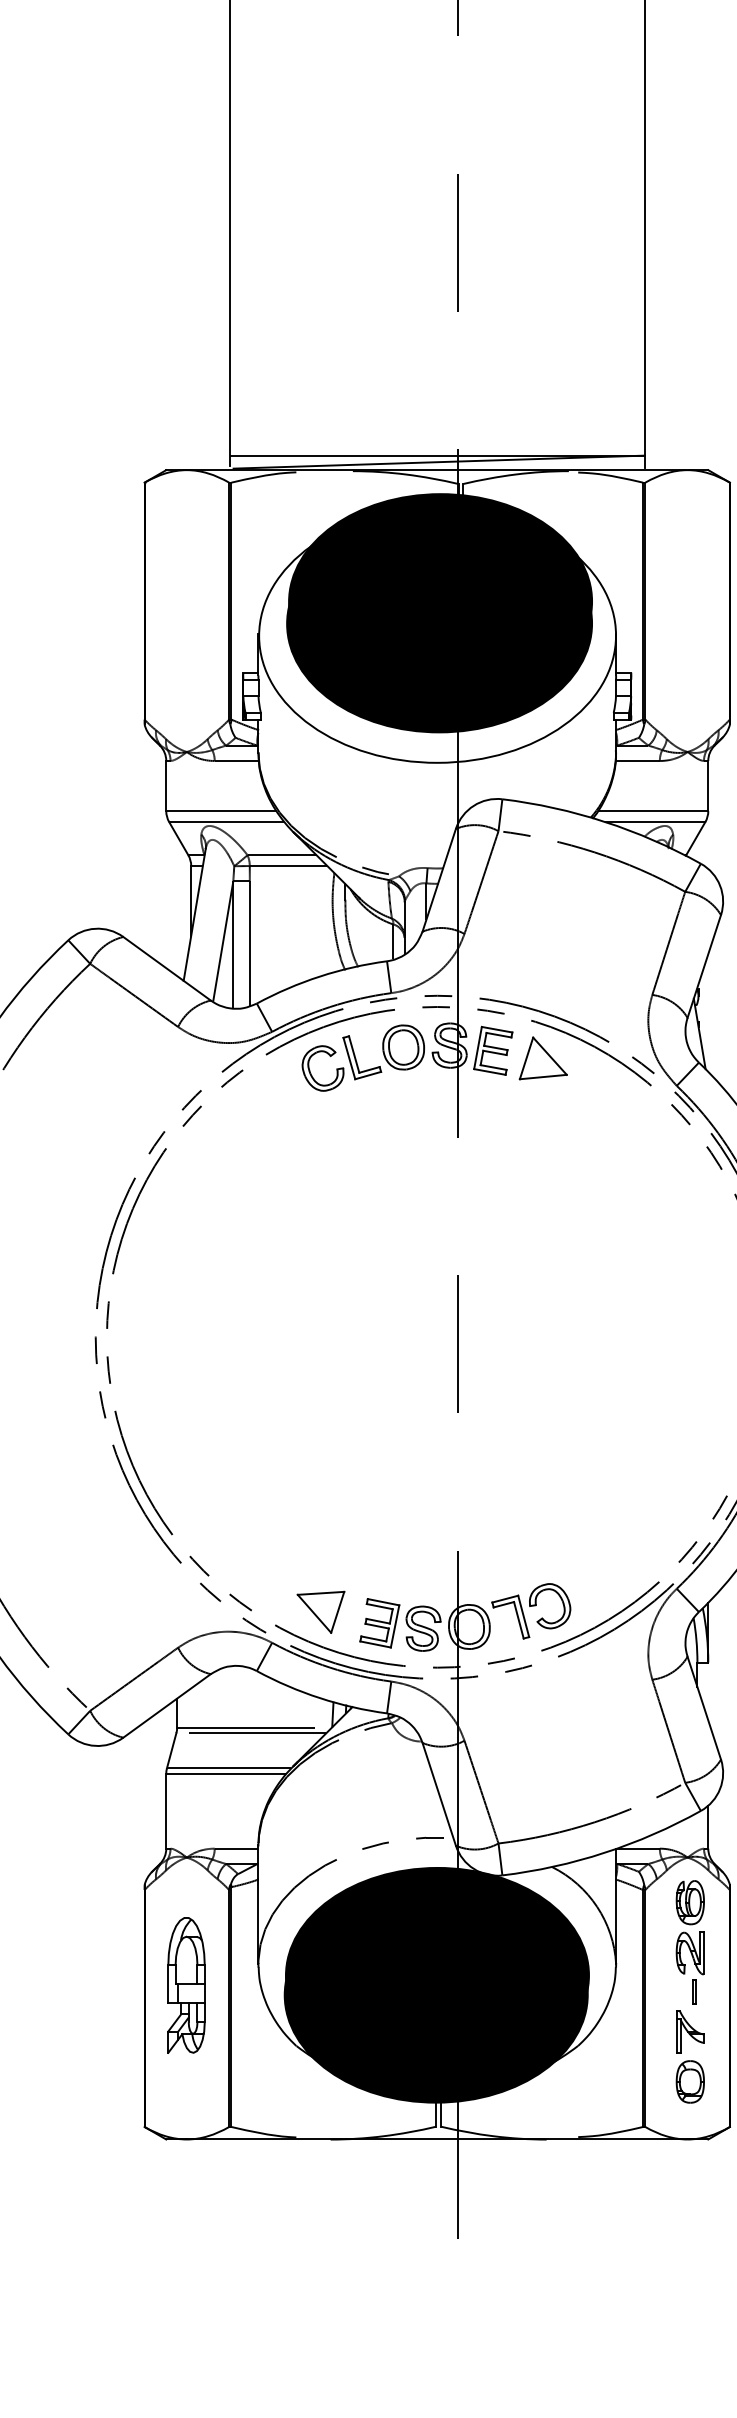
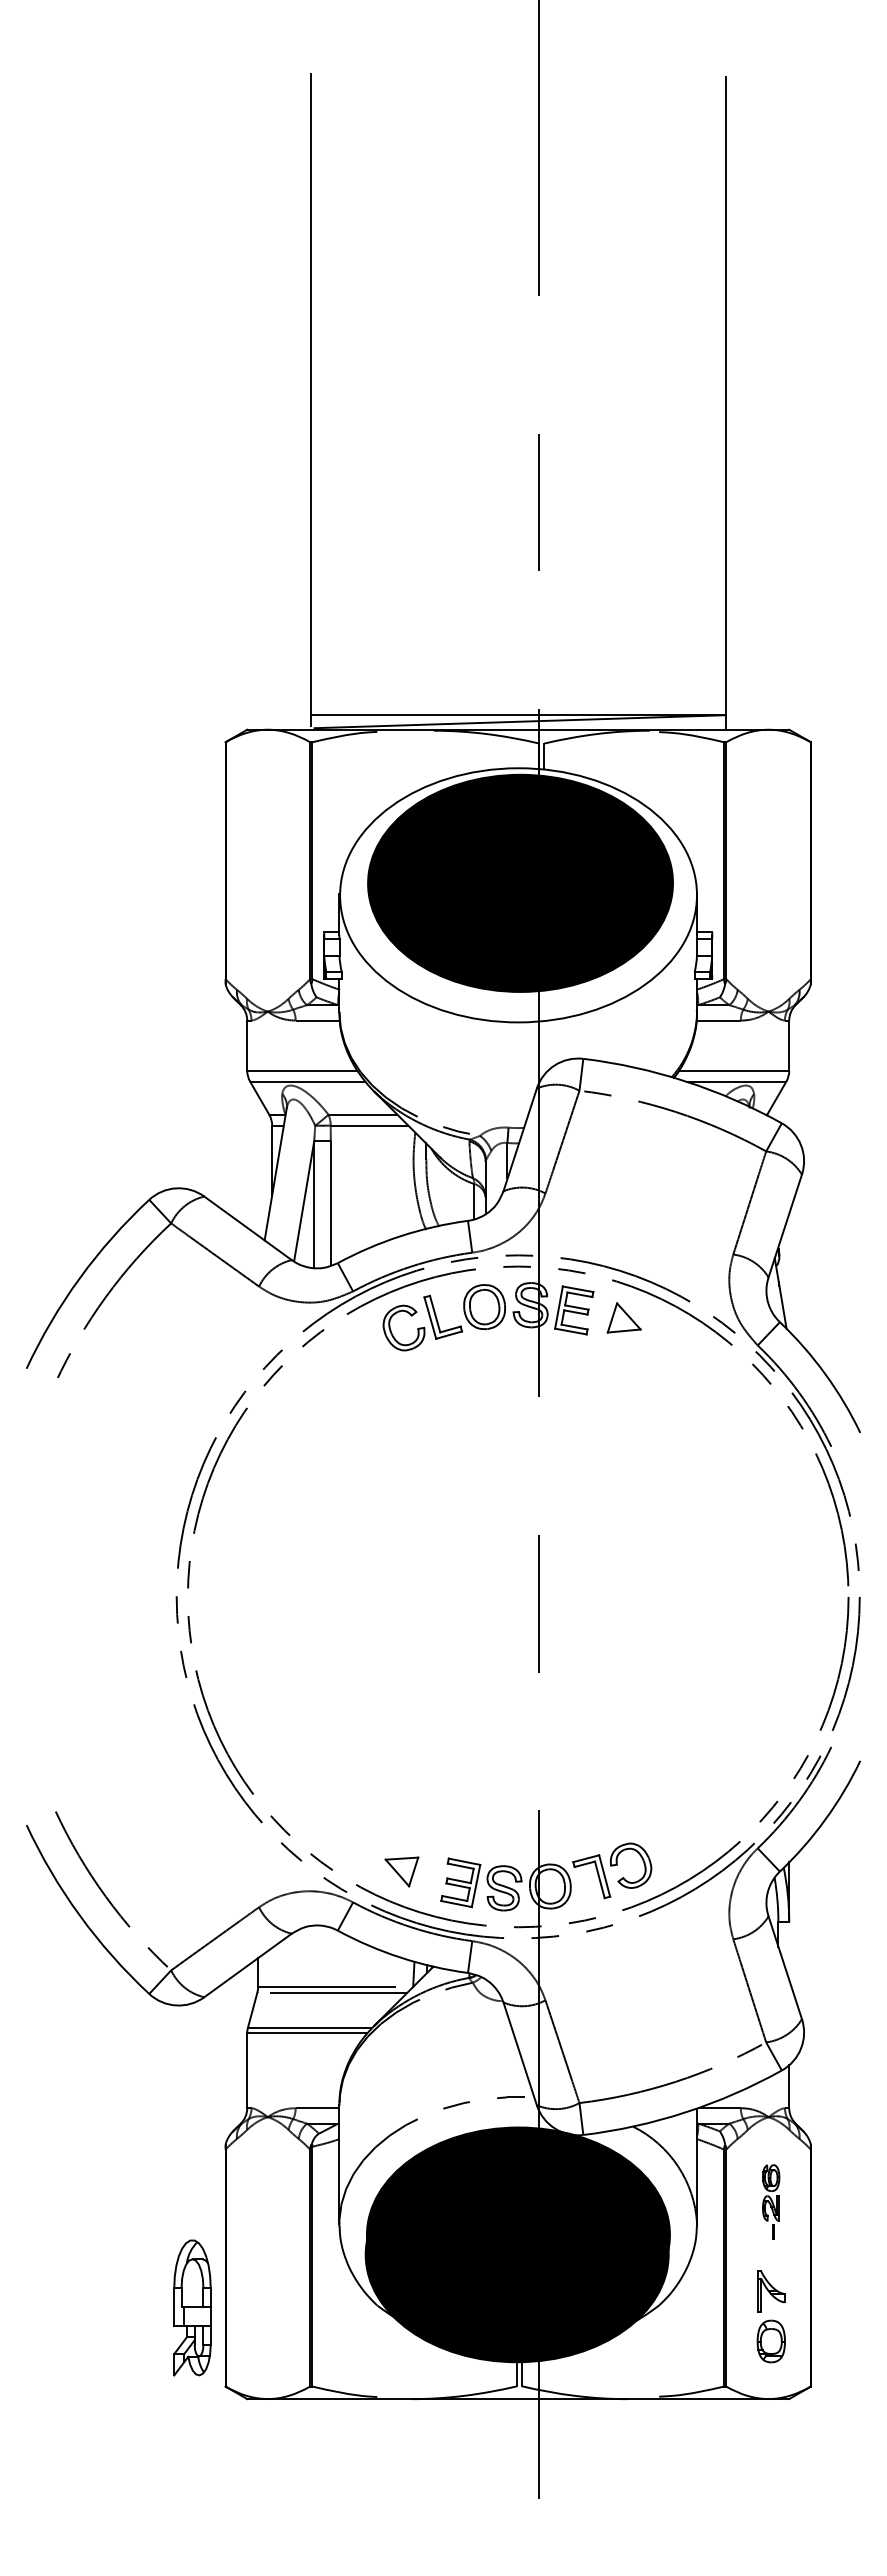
fill: (440, 600) -> (521, 860), removed
part: (542, 1057) -> (623, 1317), size x0.7
part: (320, 1611) -> (401, 1871), size x0.7
part: (689, 1941) -> (770, 2201), size x0.6
part: (186, 1984) -> (192, 2307), moved

